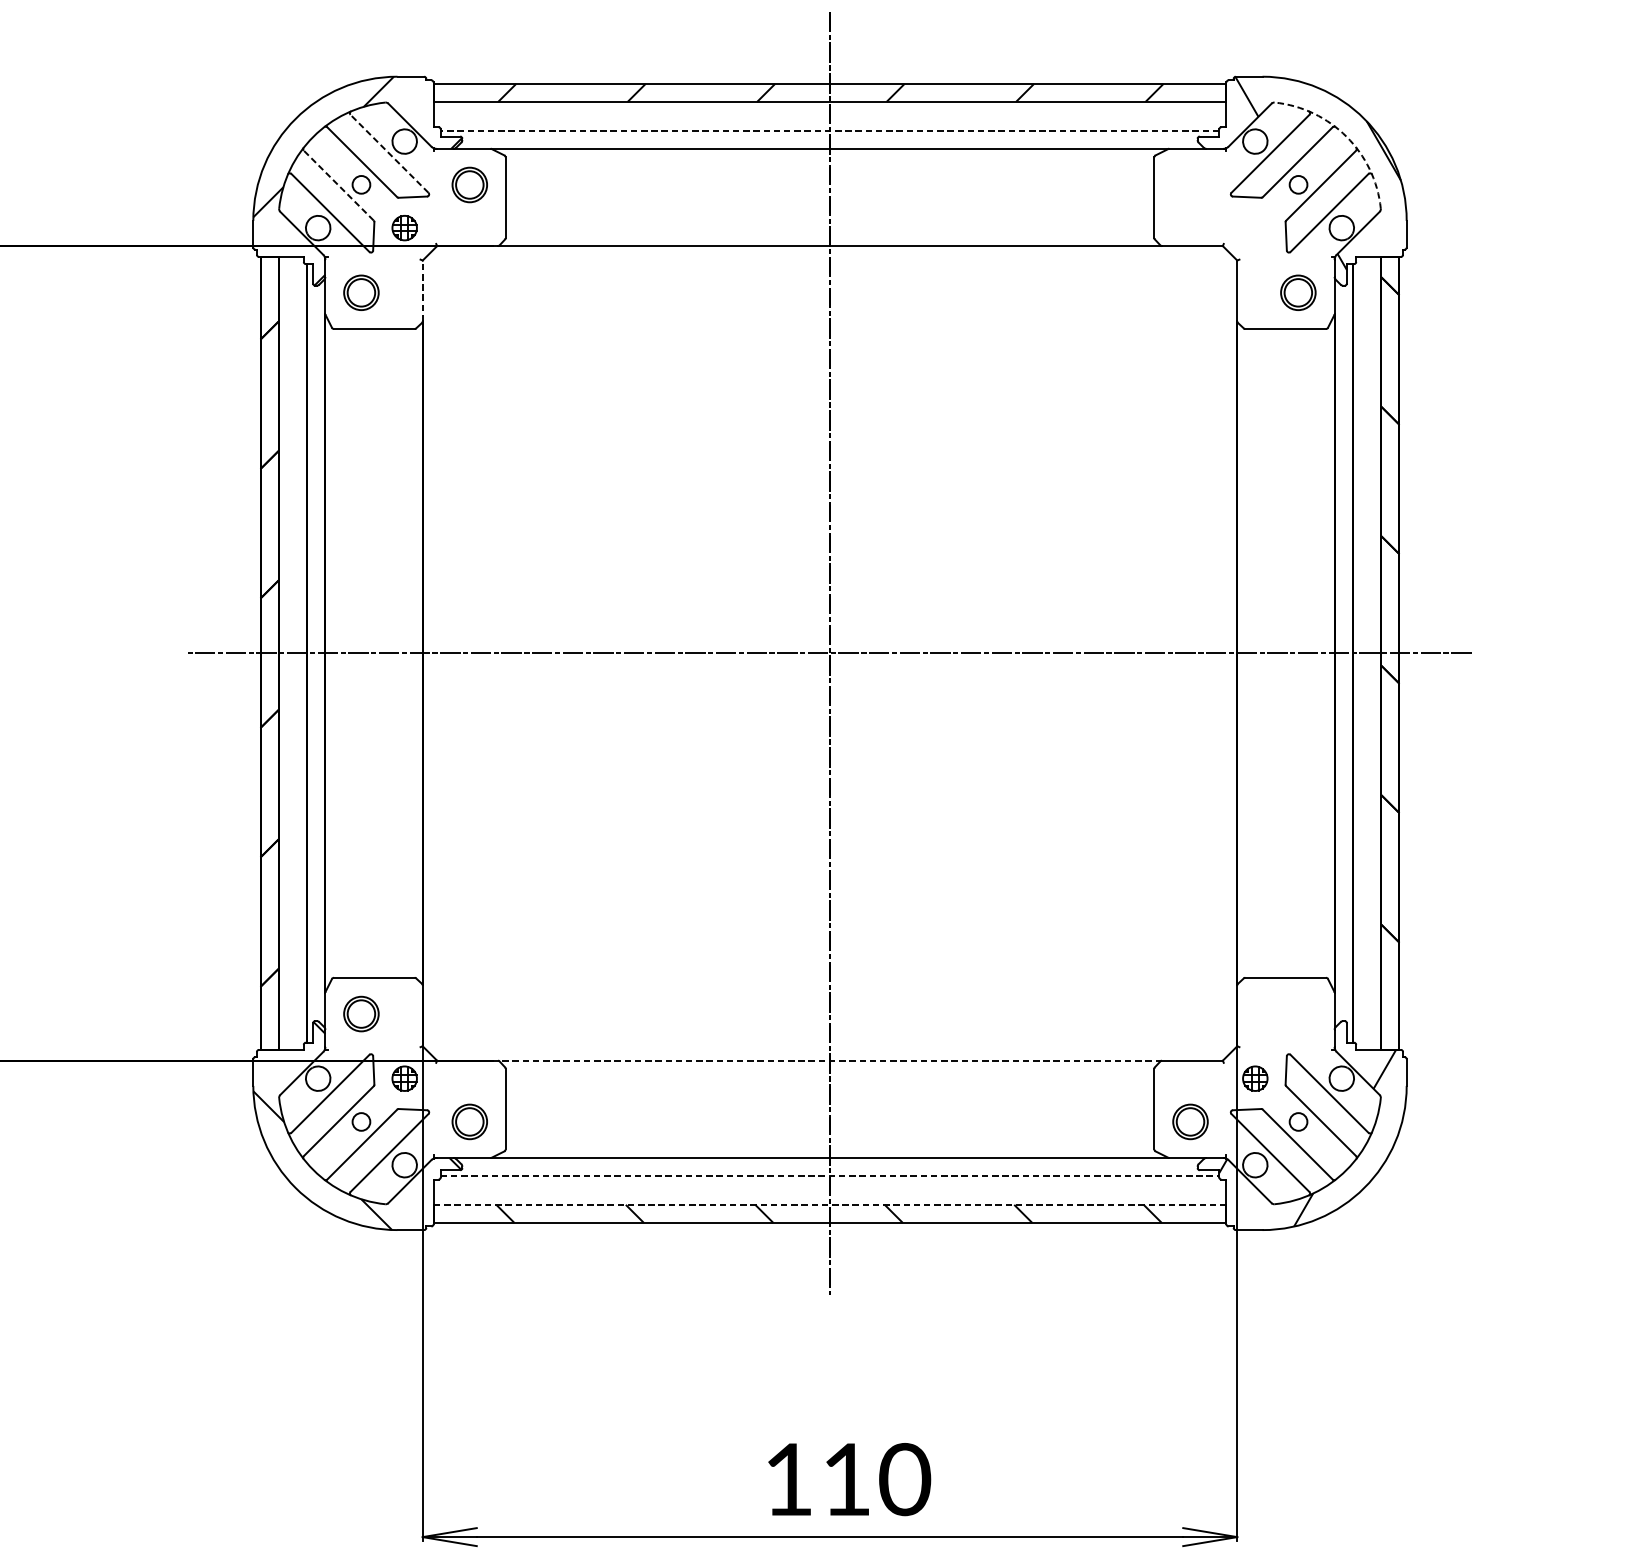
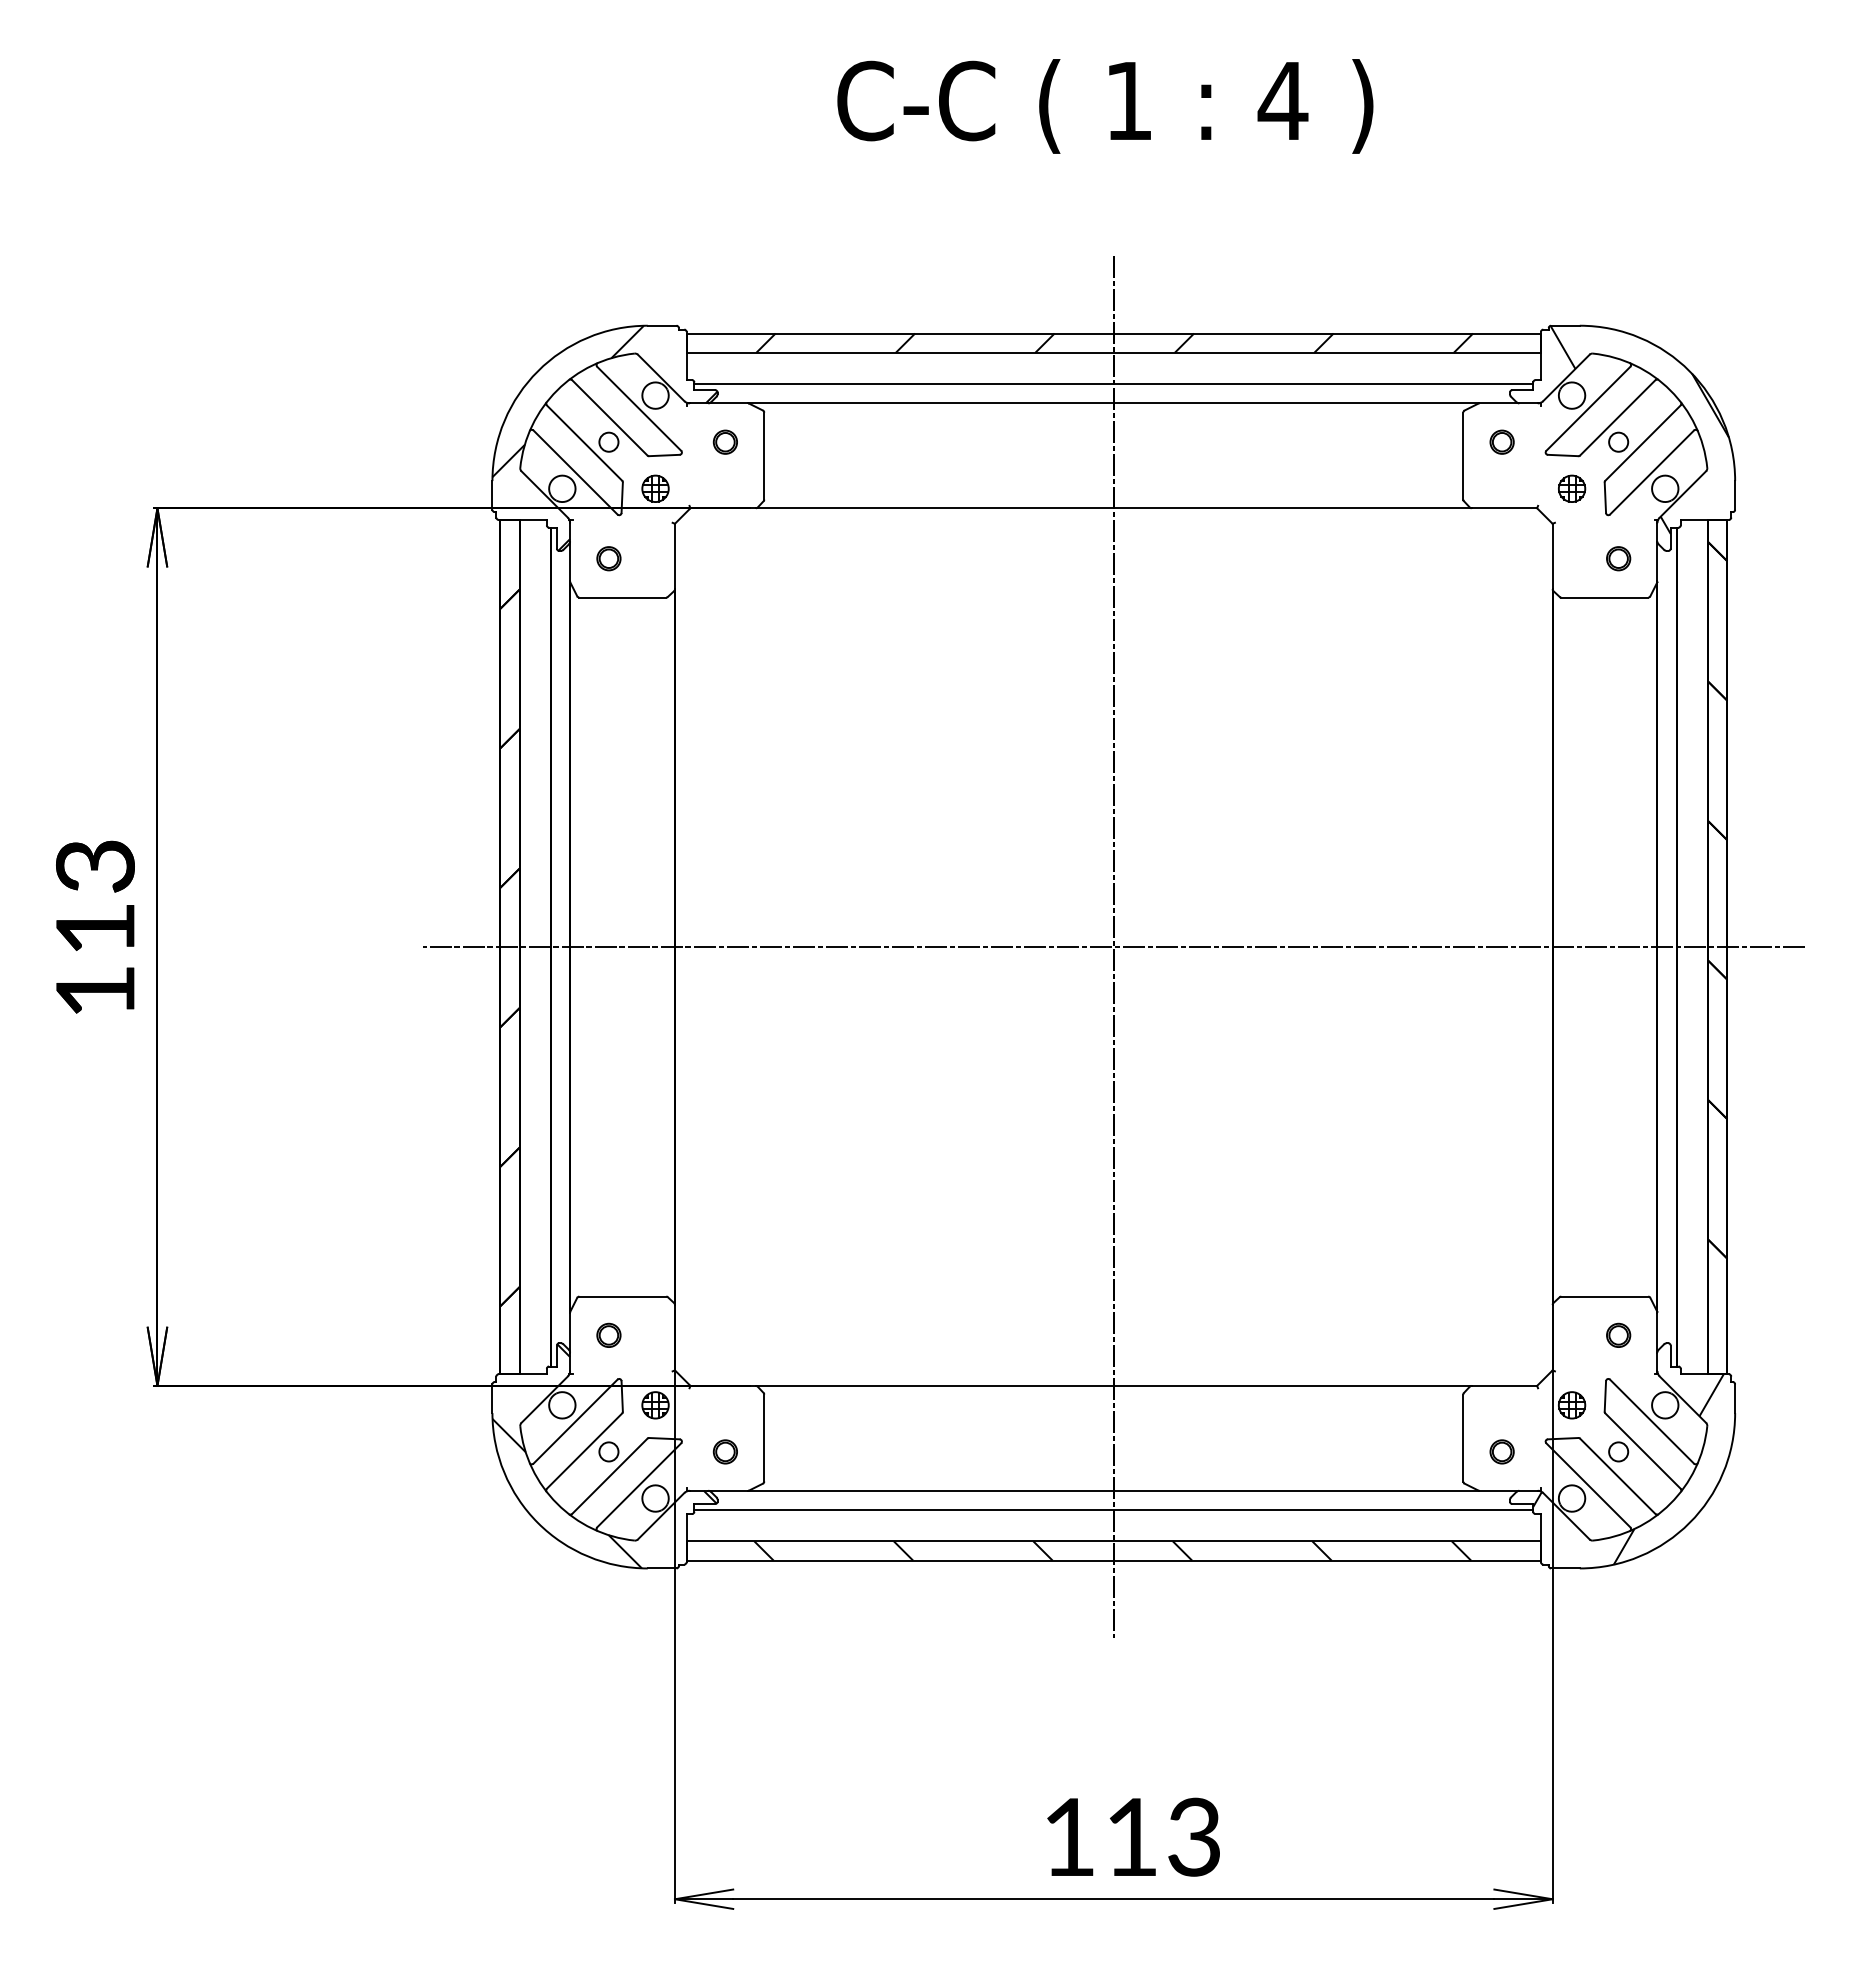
line: (829, 130) -> (1113, 383), dashed -> solid
arc: (1346, 136) -> (1670, 390), dashed -> solid
line: (388, 153) -> (638, 408), dashed -> solid
part: (468, 184) -> (724, 441), size x0.62
part: (1189, 184) -> (1501, 441), added
line: (338, 185) -> (584, 442), dashed -> solid
part: (1255, 227) -> (1572, 488), added
line: (422, 290) -> (674, 556), dashed -> solid
part: (361, 292) -> (608, 558), size x0.62
part: (1298, 292) -> (1618, 558), size x0.62
part: (361, 1012) -> (608, 1334), size x0.62
part: (1298, 1012) -> (1618, 1334), added
line: (829, 1060) -> (1113, 1385), dashed -> solid
part: (468, 1121) -> (724, 1451), size x0.62
part: (1189, 1121) -> (1501, 1451), size x0.62
line: (830, 1176) -> (1114, 1510), dashed -> solid
line: (829, 1205) -> (1113, 1541), dashed -> solid
text: (904, 1478) -> (1194, 1836), 110 -> 113

